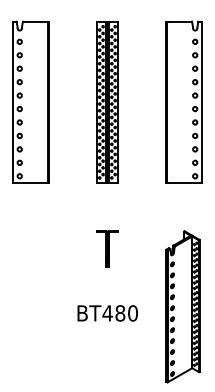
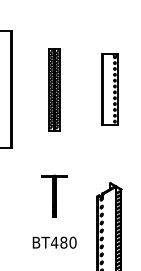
part: (183, 101) -> (109, 88), size x0.6
part: (107, 102) -> (54, 89), size x0.7
part: (107, 248) -> (54, 195), size x1.6

